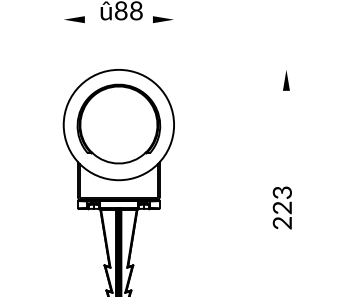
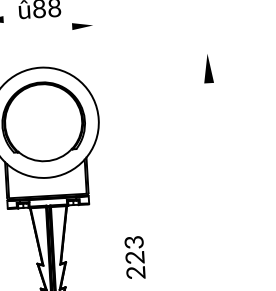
part: (163, 19) -> (82, 25), moved
part: (286, 80) -> (208, 68), size x1.4
text: (281, 207) -> (134, 257), moved

